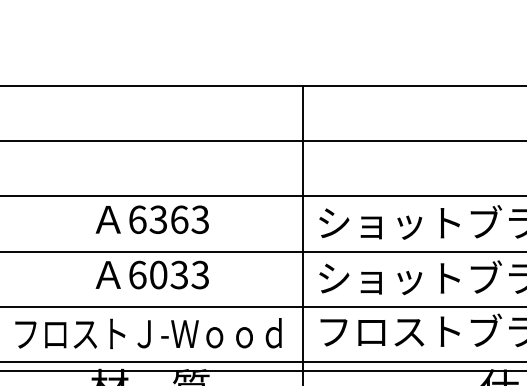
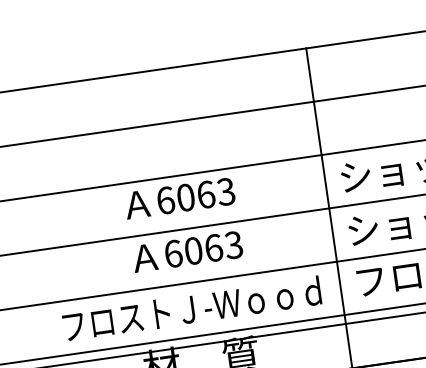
text: (158, 219) -> (185, 197), 6363 -> 6063
text: (179, 274) -> (213, 247), 6033 -> 6063

